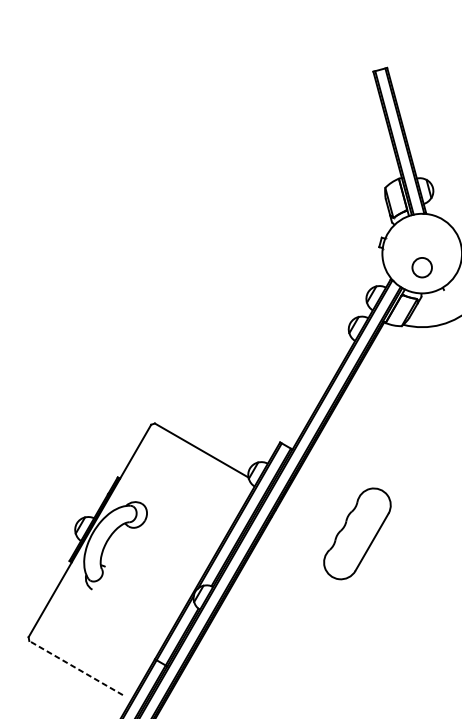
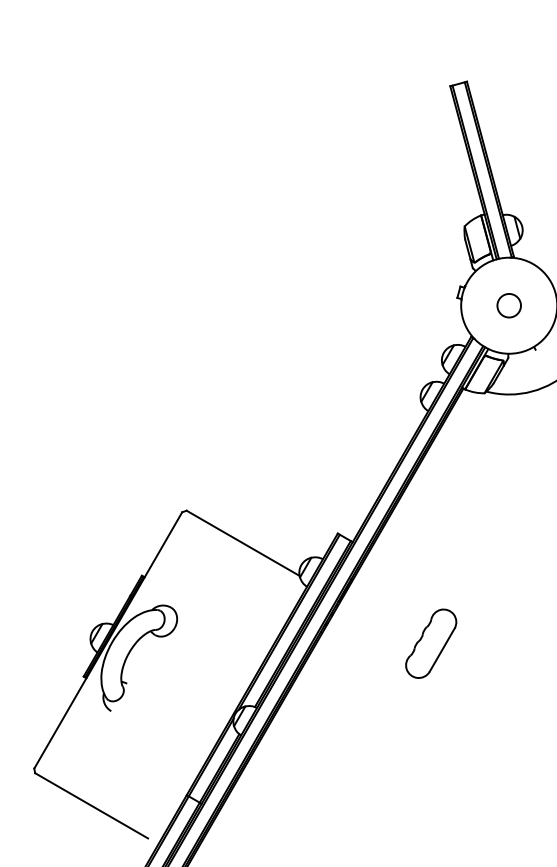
circle: (421, 267) -> (508, 305), moved
part: (357, 533) -> (431, 643), size x0.62
line: (76, 667) -> (91, 805), dashed -> solid

